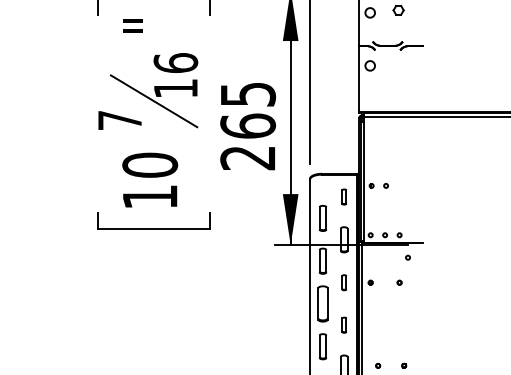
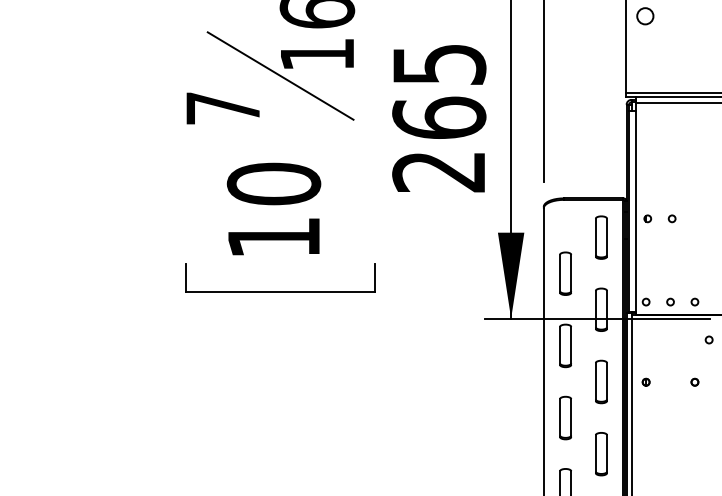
part: (344, 196) -> (601, 236), size x1.67
part: (344, 282) -> (601, 381), size x1.67
part: (322, 303) -> (564, 417), size x0.71
part: (344, 324) -> (601, 452), size x1.67

